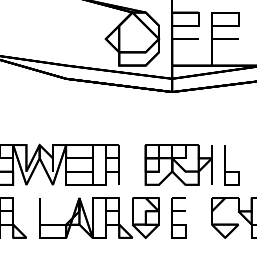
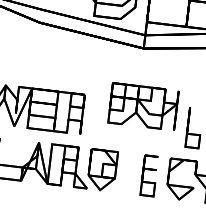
part: (178, 164) -> (143, 106), moved
part: (178, 217) -> (149, 175), moved

